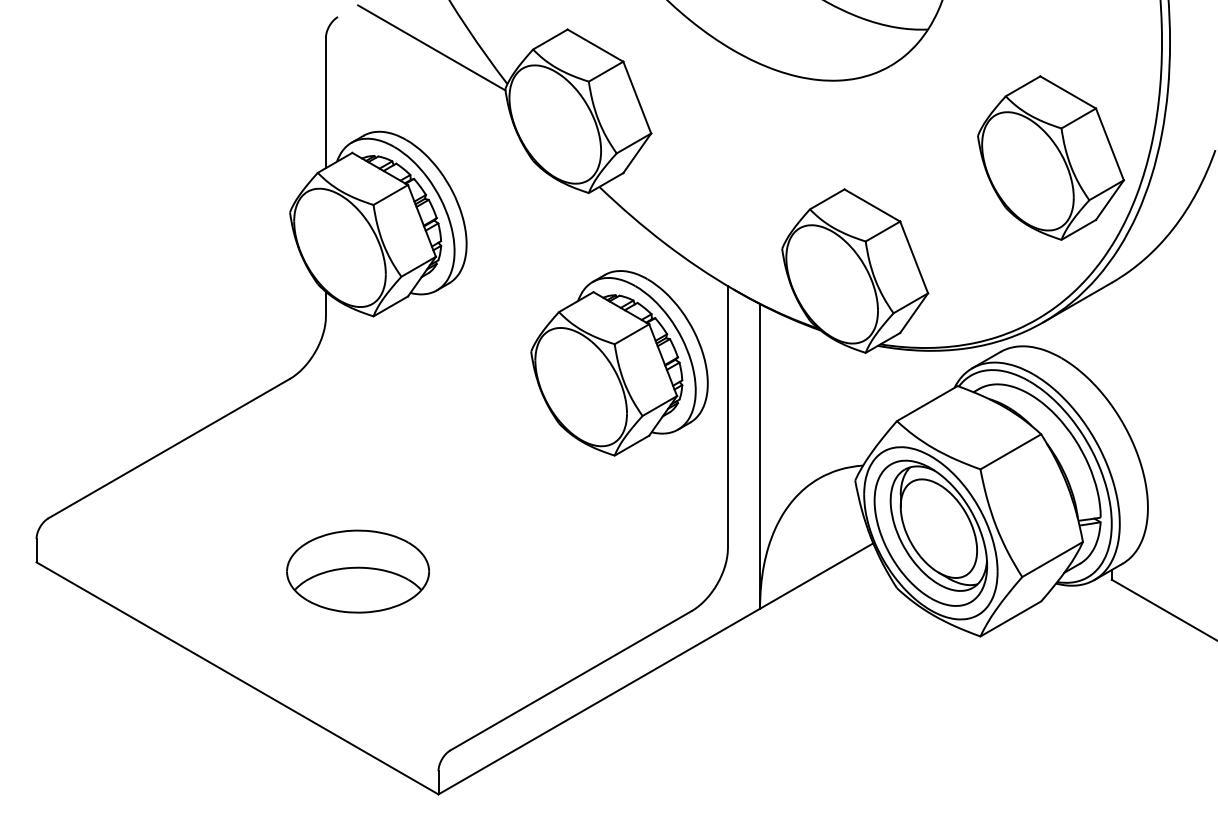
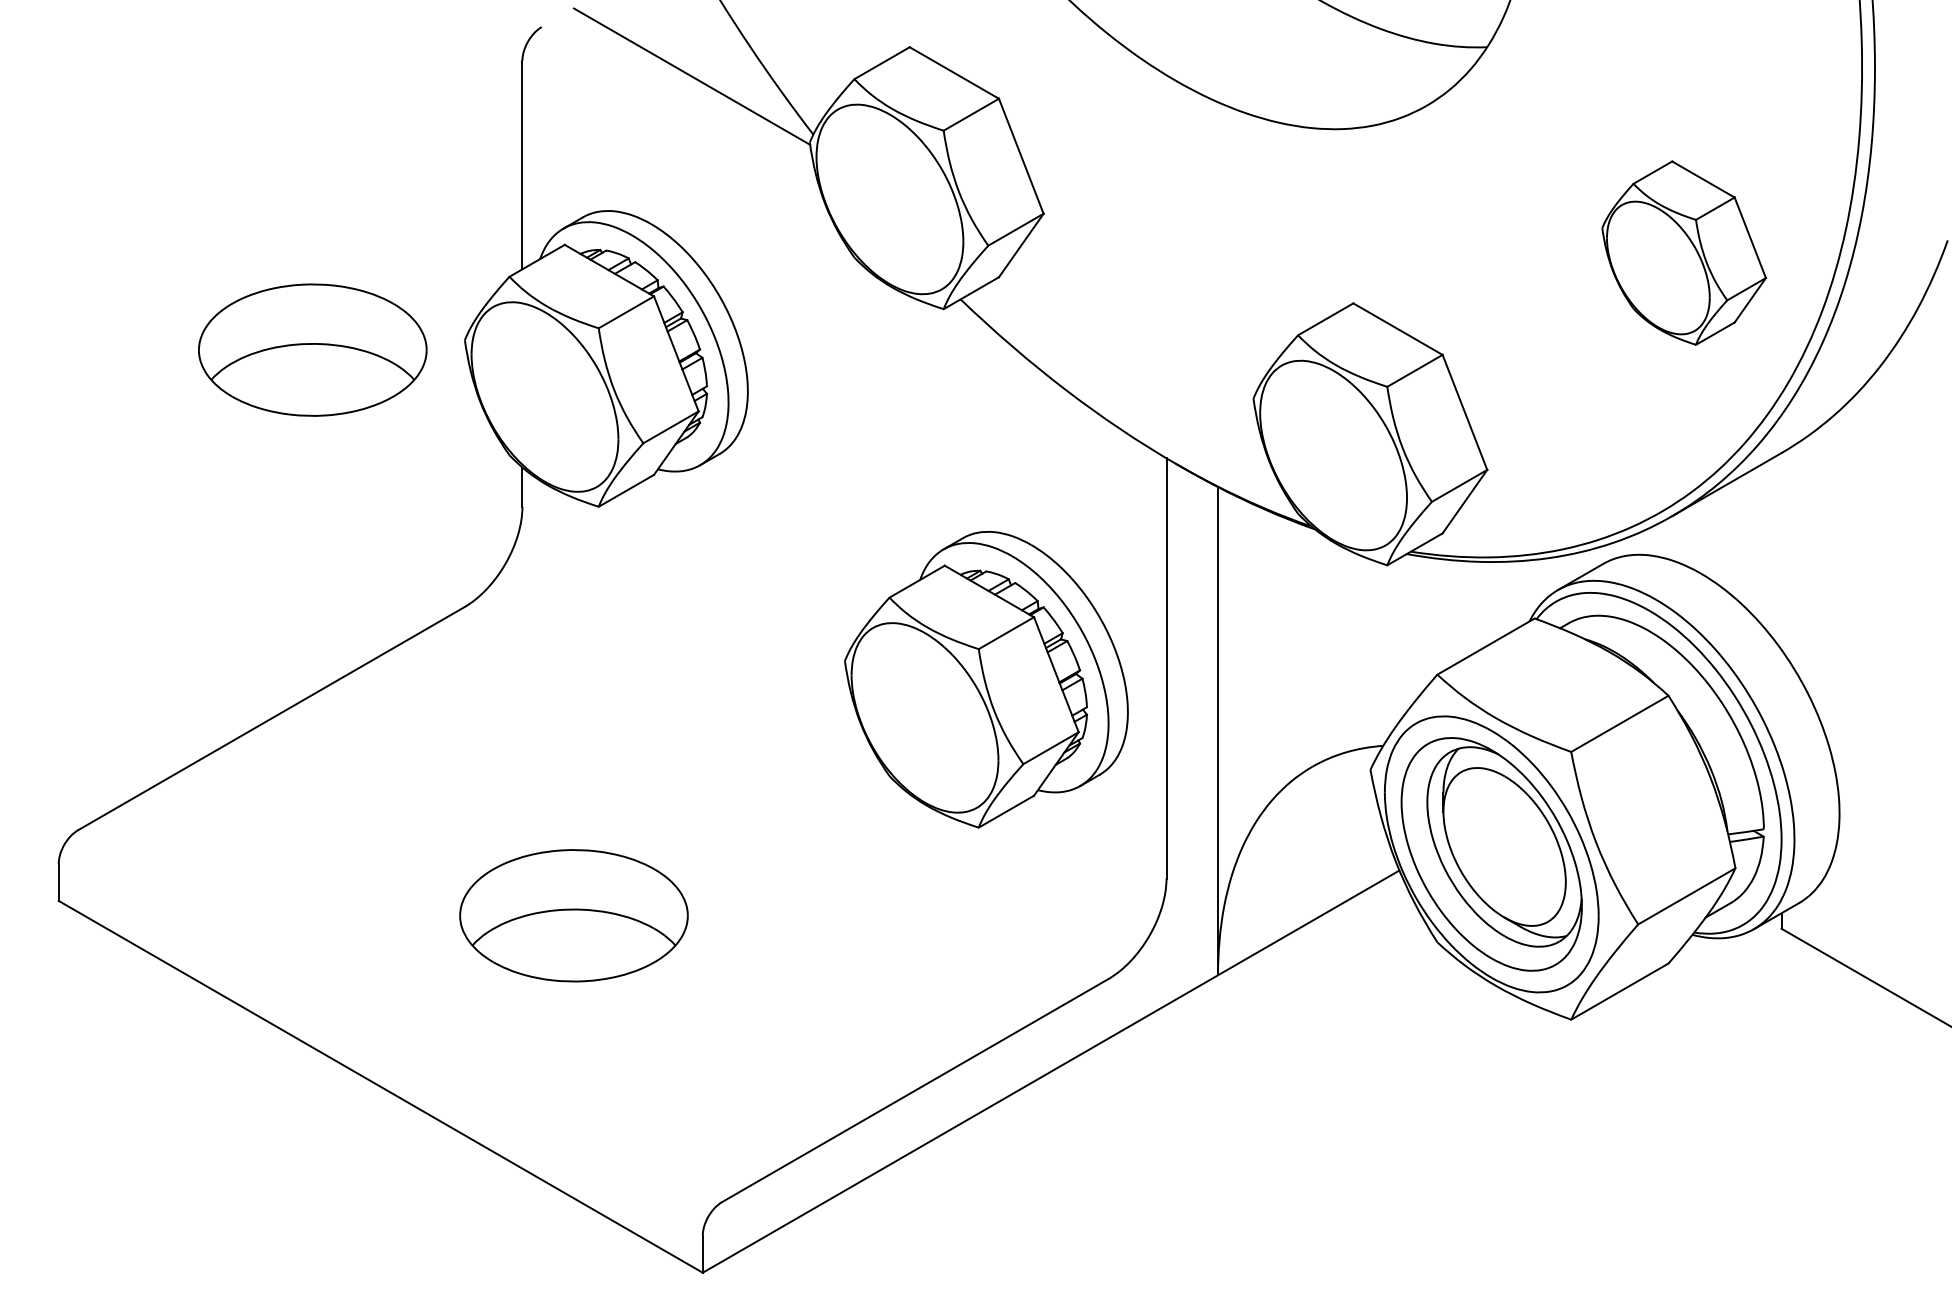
part: (1050, 157) -> (1683, 252), size x0.7
part: (194, 218) -> (311, 349), added
part: (619, 363) -> (986, 680), moved

